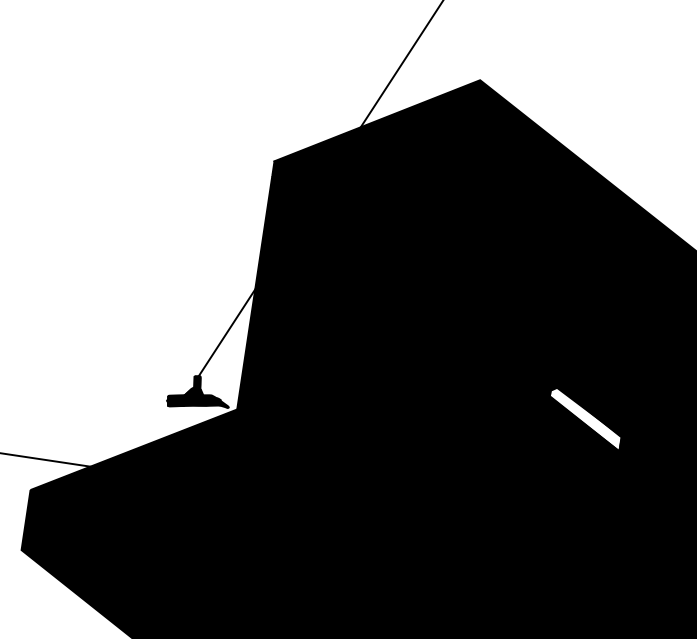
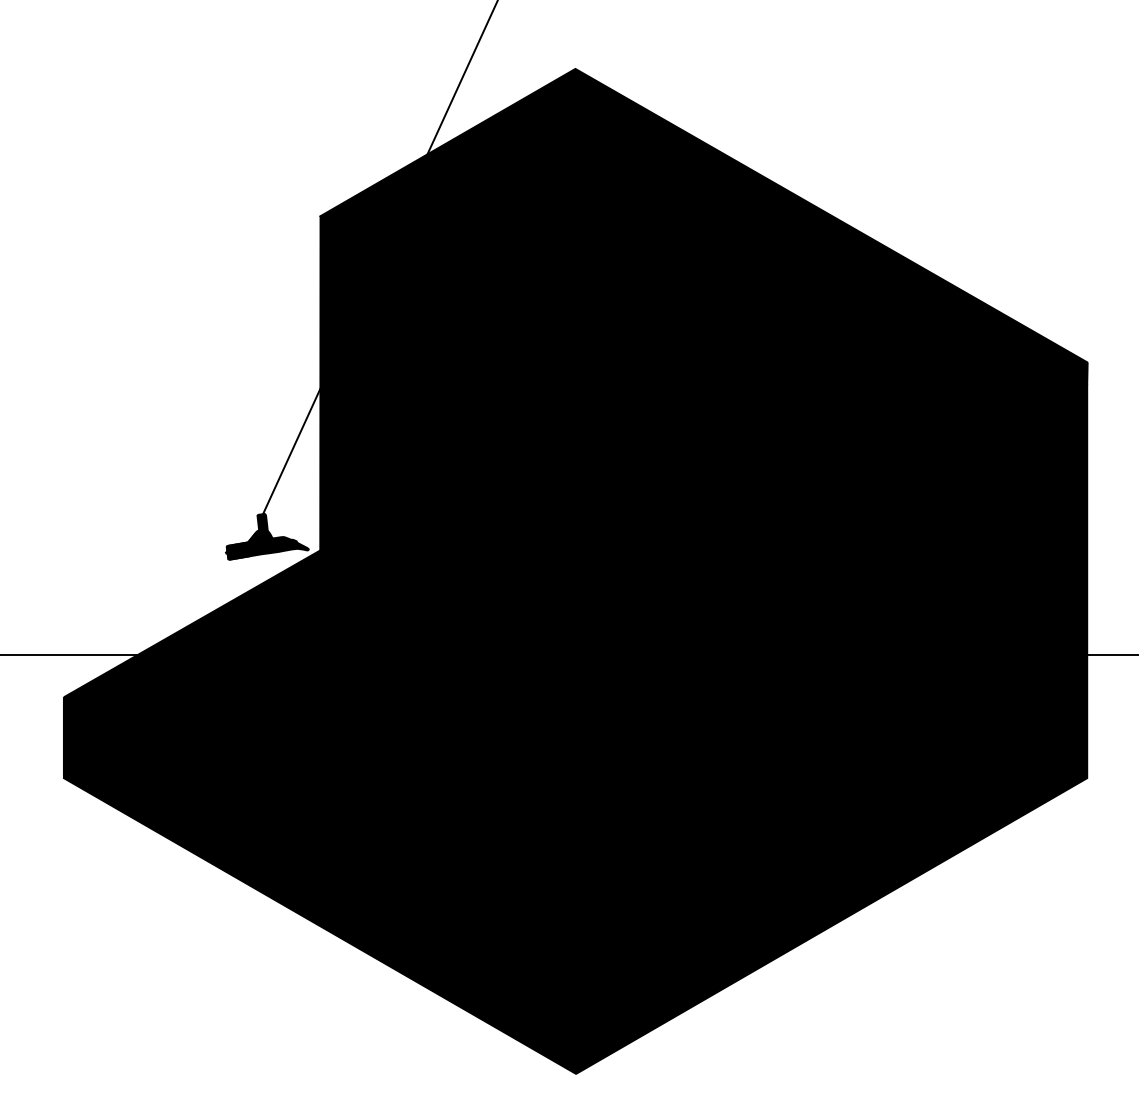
fill: (585, 417) -> (780, 492), added

